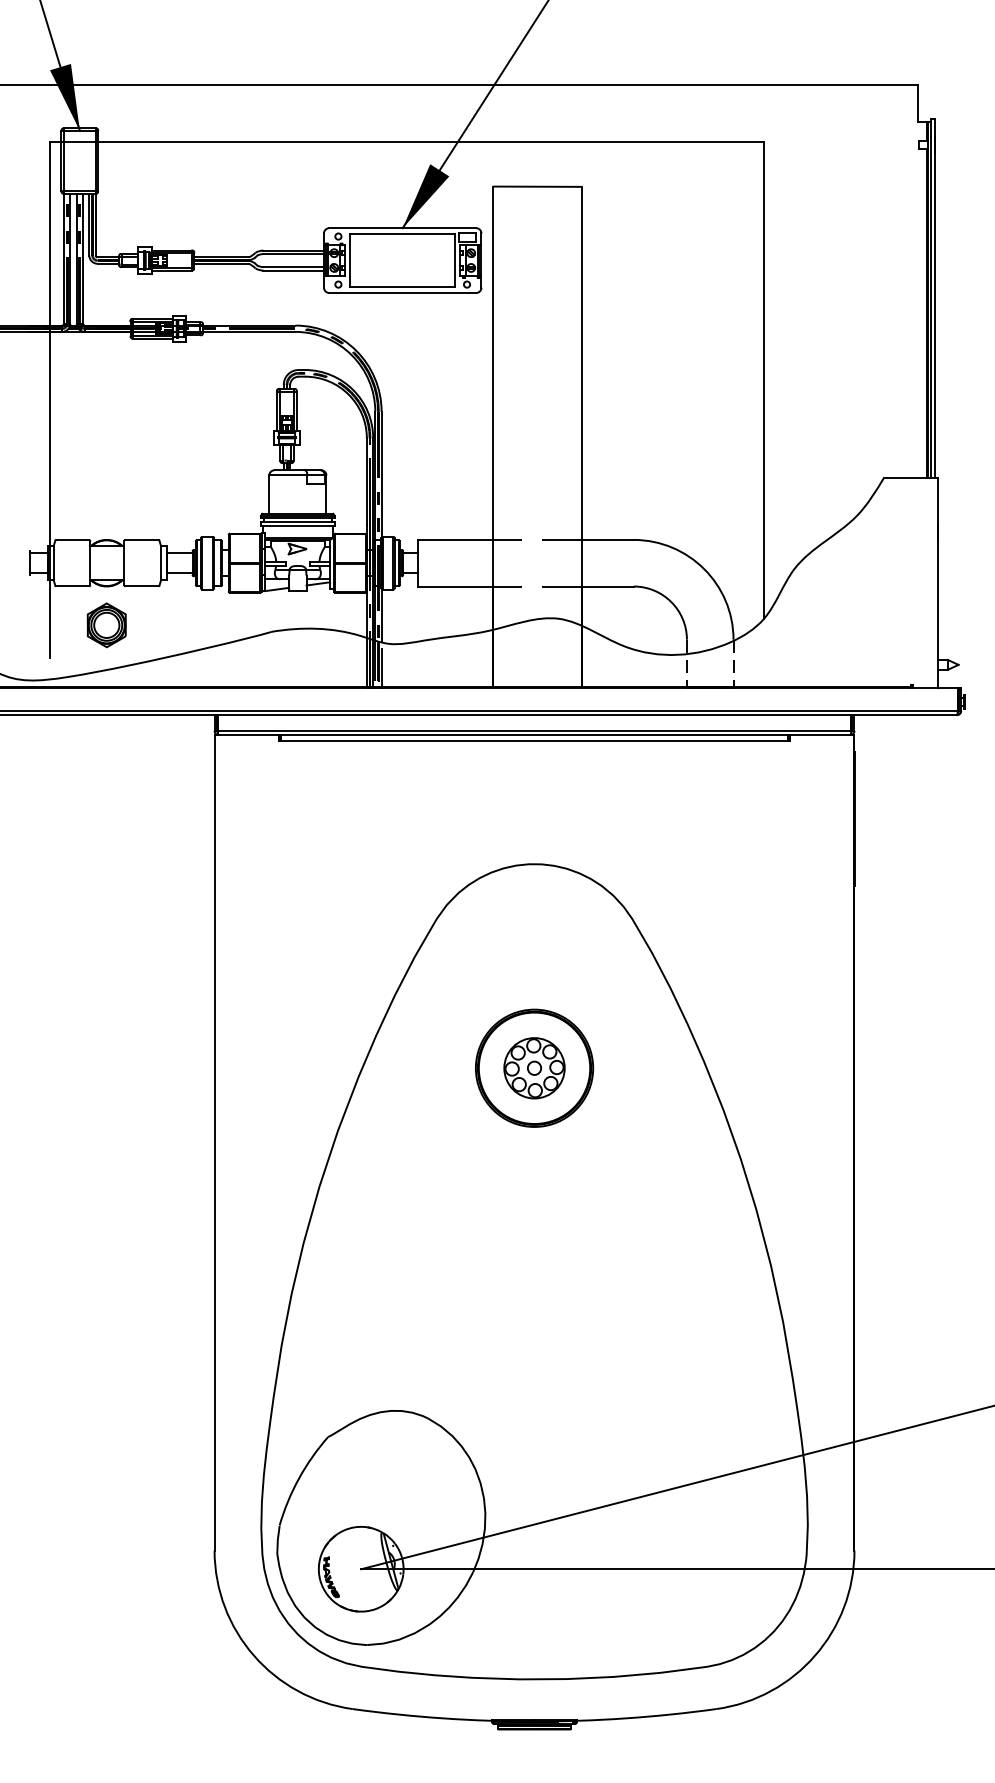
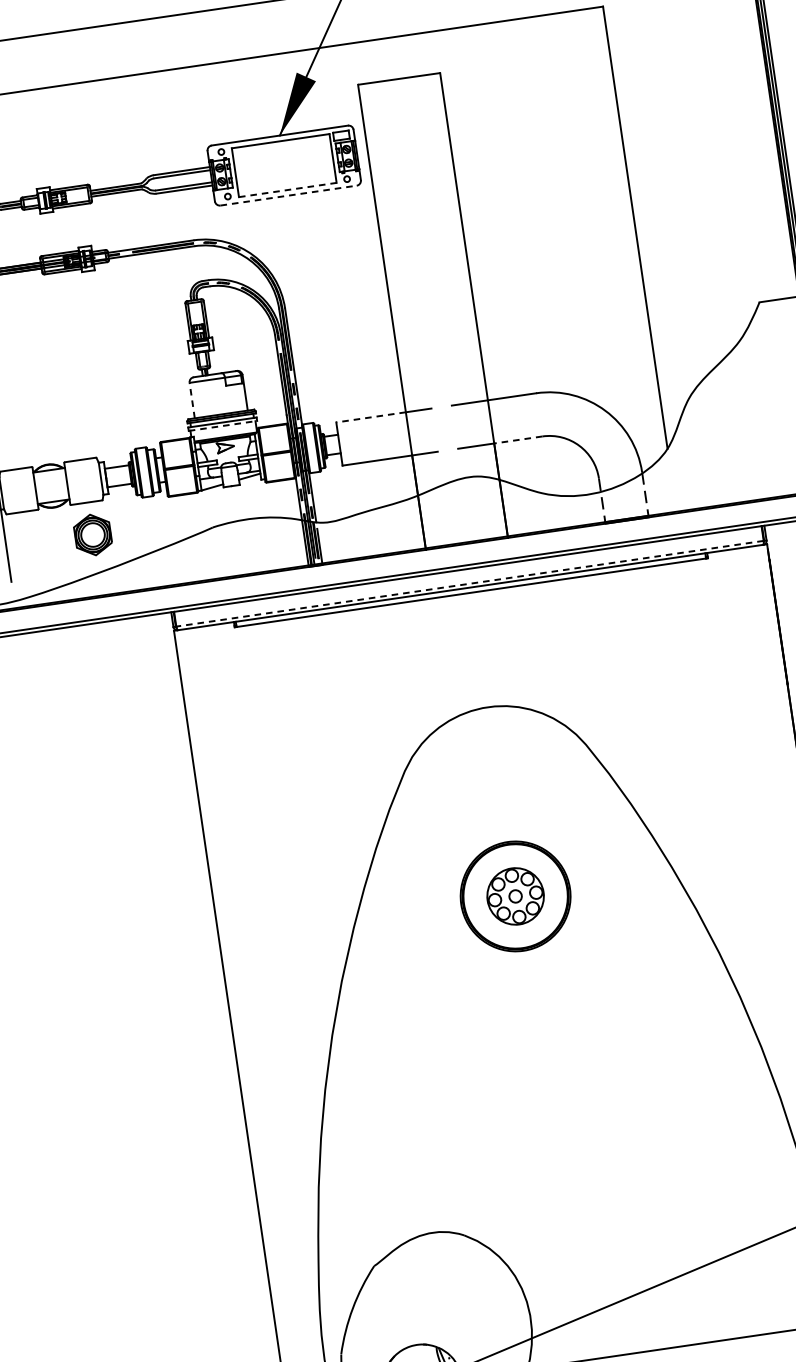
line: (402, 286) -> (287, 189), solid -> dashed
line: (403, 292) -> (289, 195), solid -> dashed
line: (269, 494) -> (192, 400), solid -> dashed
line: (297, 526) -> (222, 426), solid -> dashed
line: (455, 539) -> (370, 416), solid -> dashed
line: (607, 586) -> (518, 440), solid -> dashed
part: (106, 625) -> (92, 535), moved
line: (534, 730) -> (469, 583), solid -> dashed

